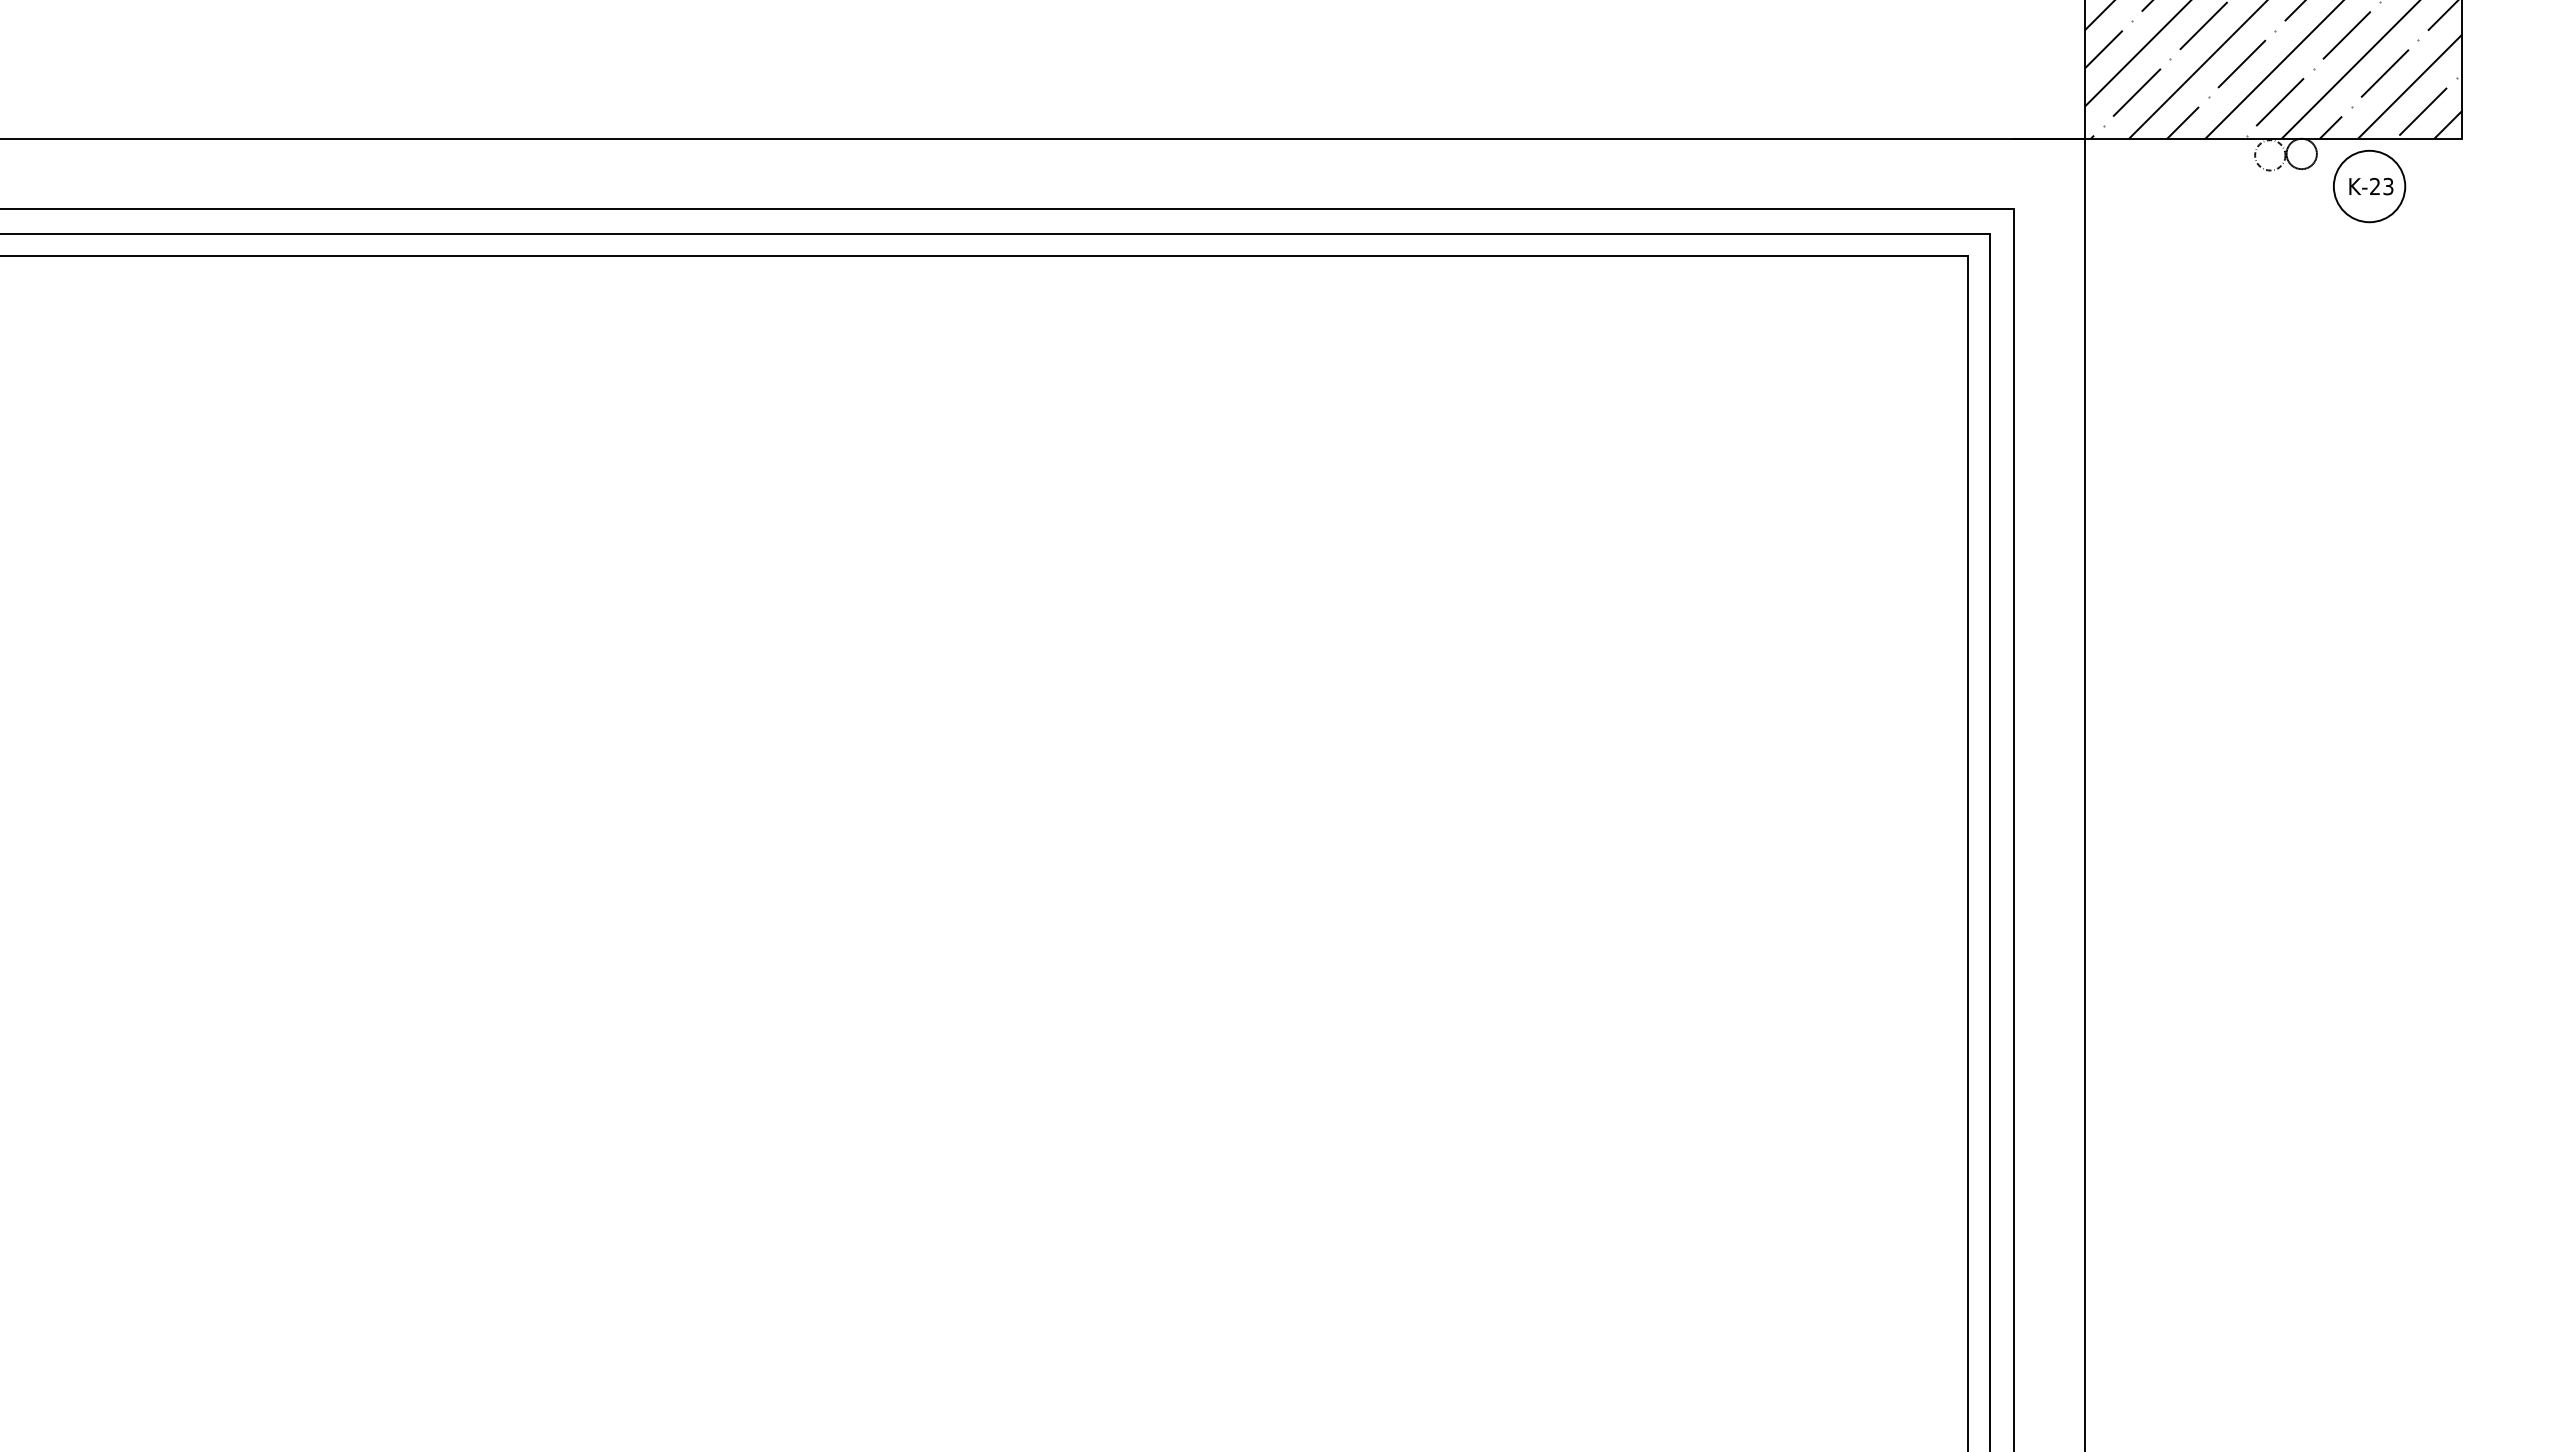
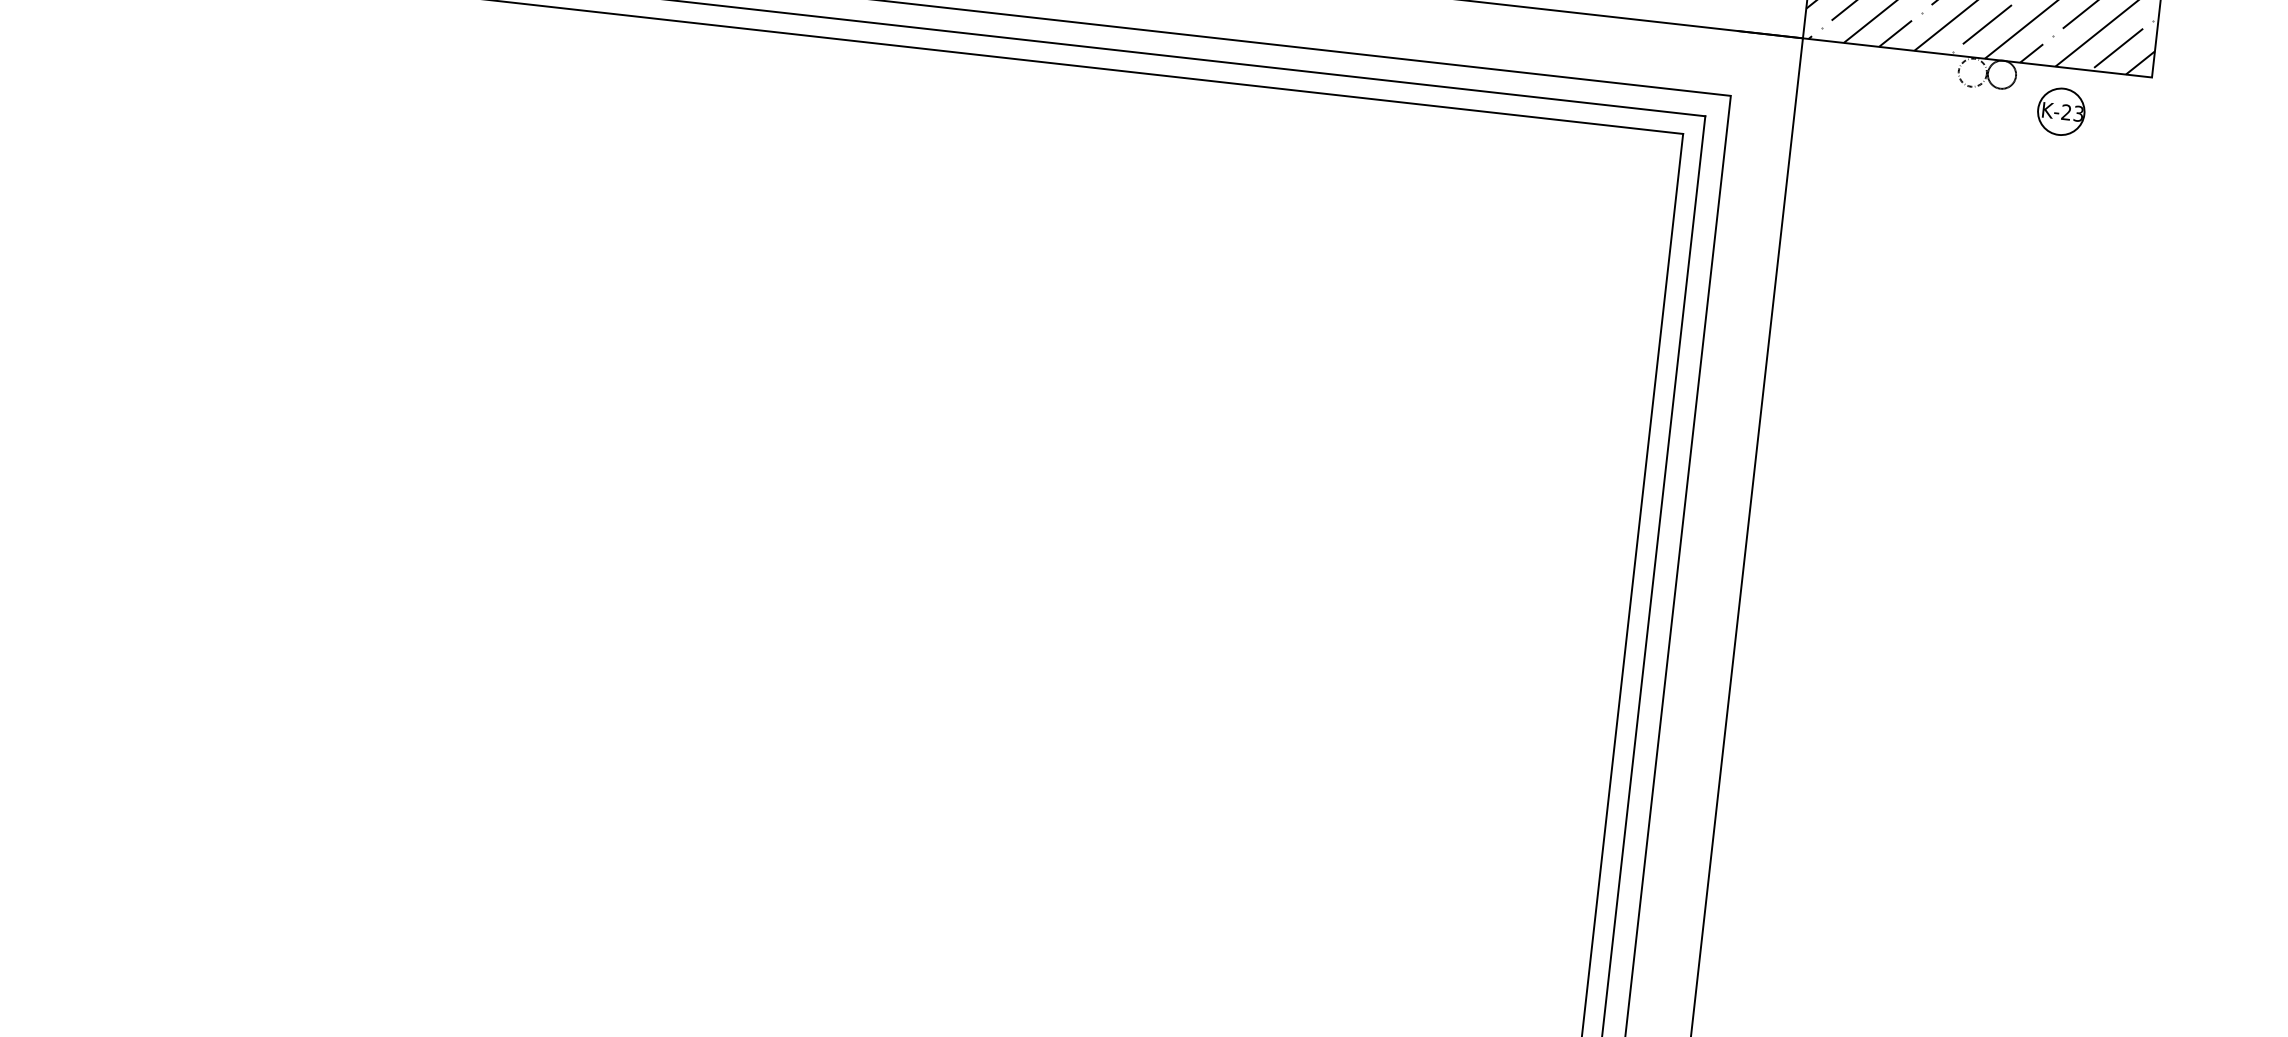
circle: (2369, 186) -> (2061, 111), size x0.7

